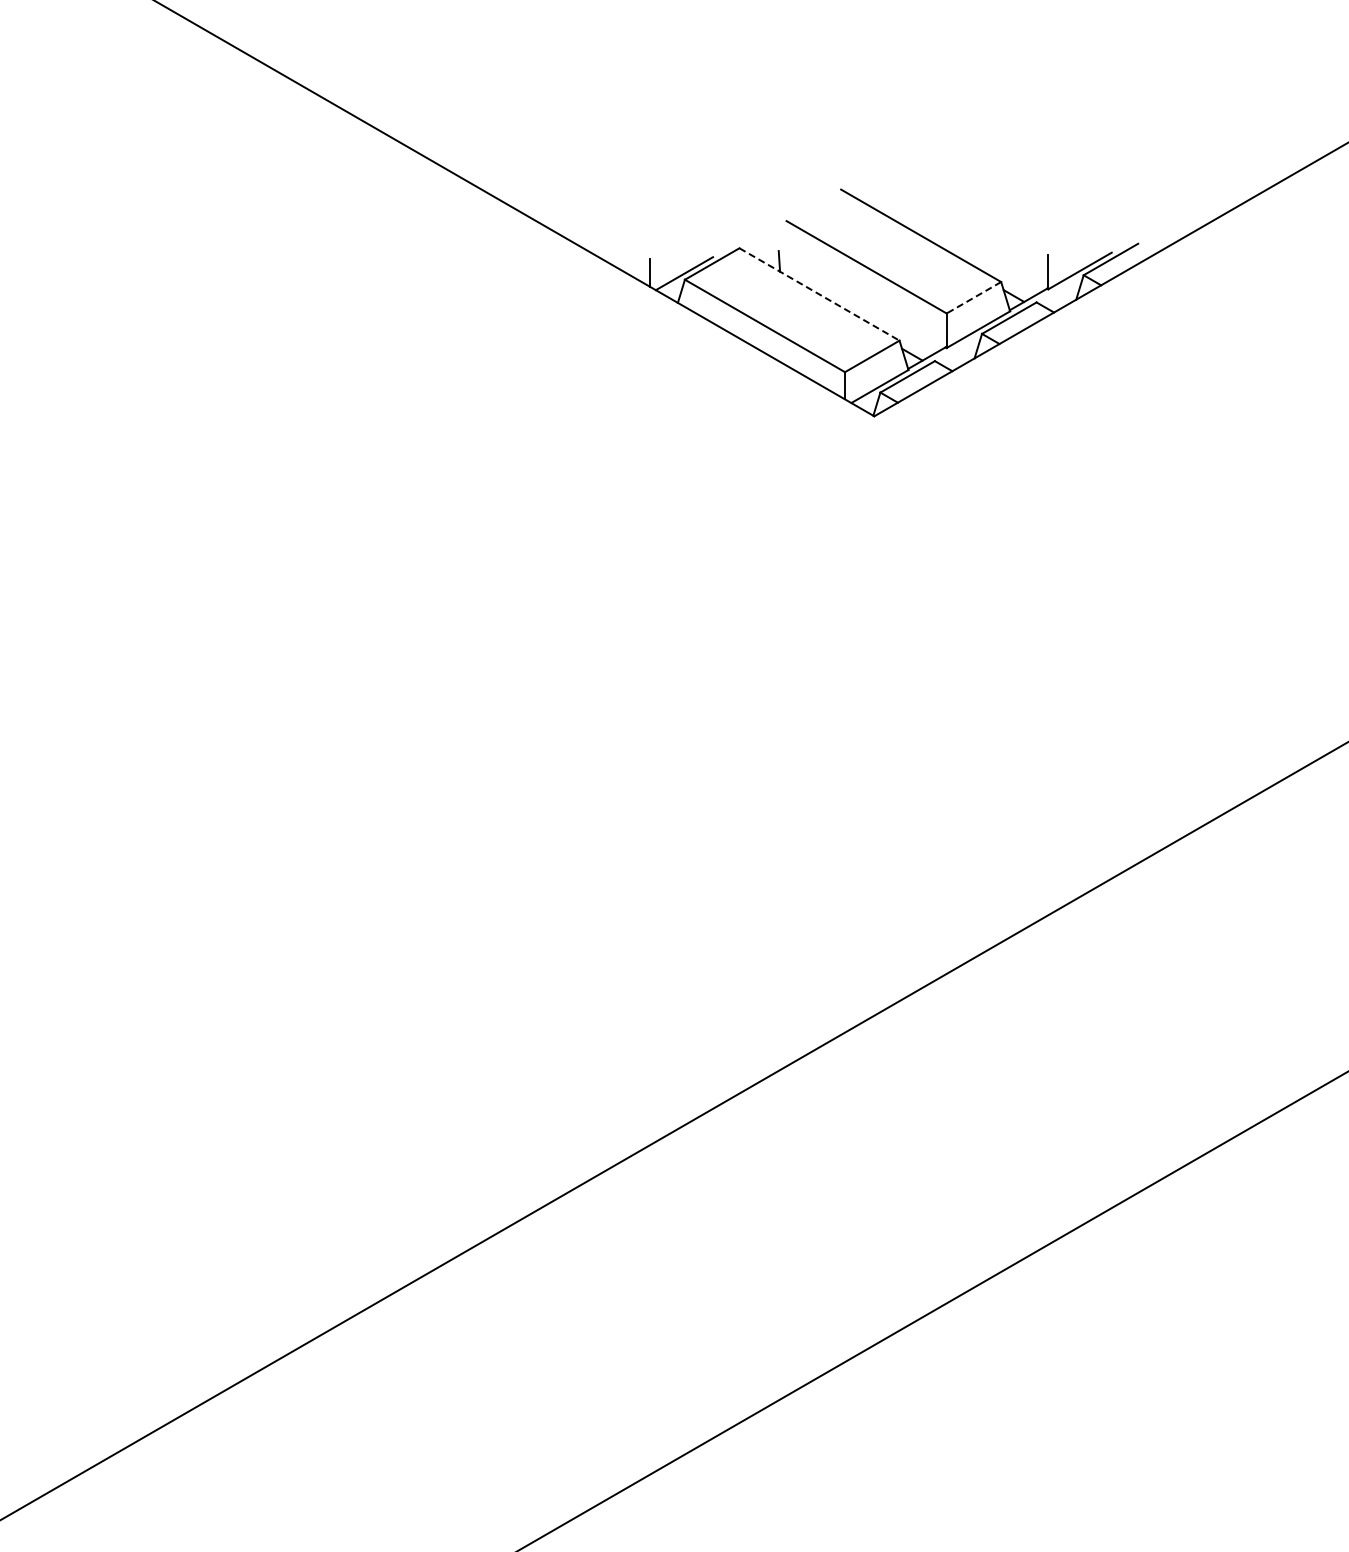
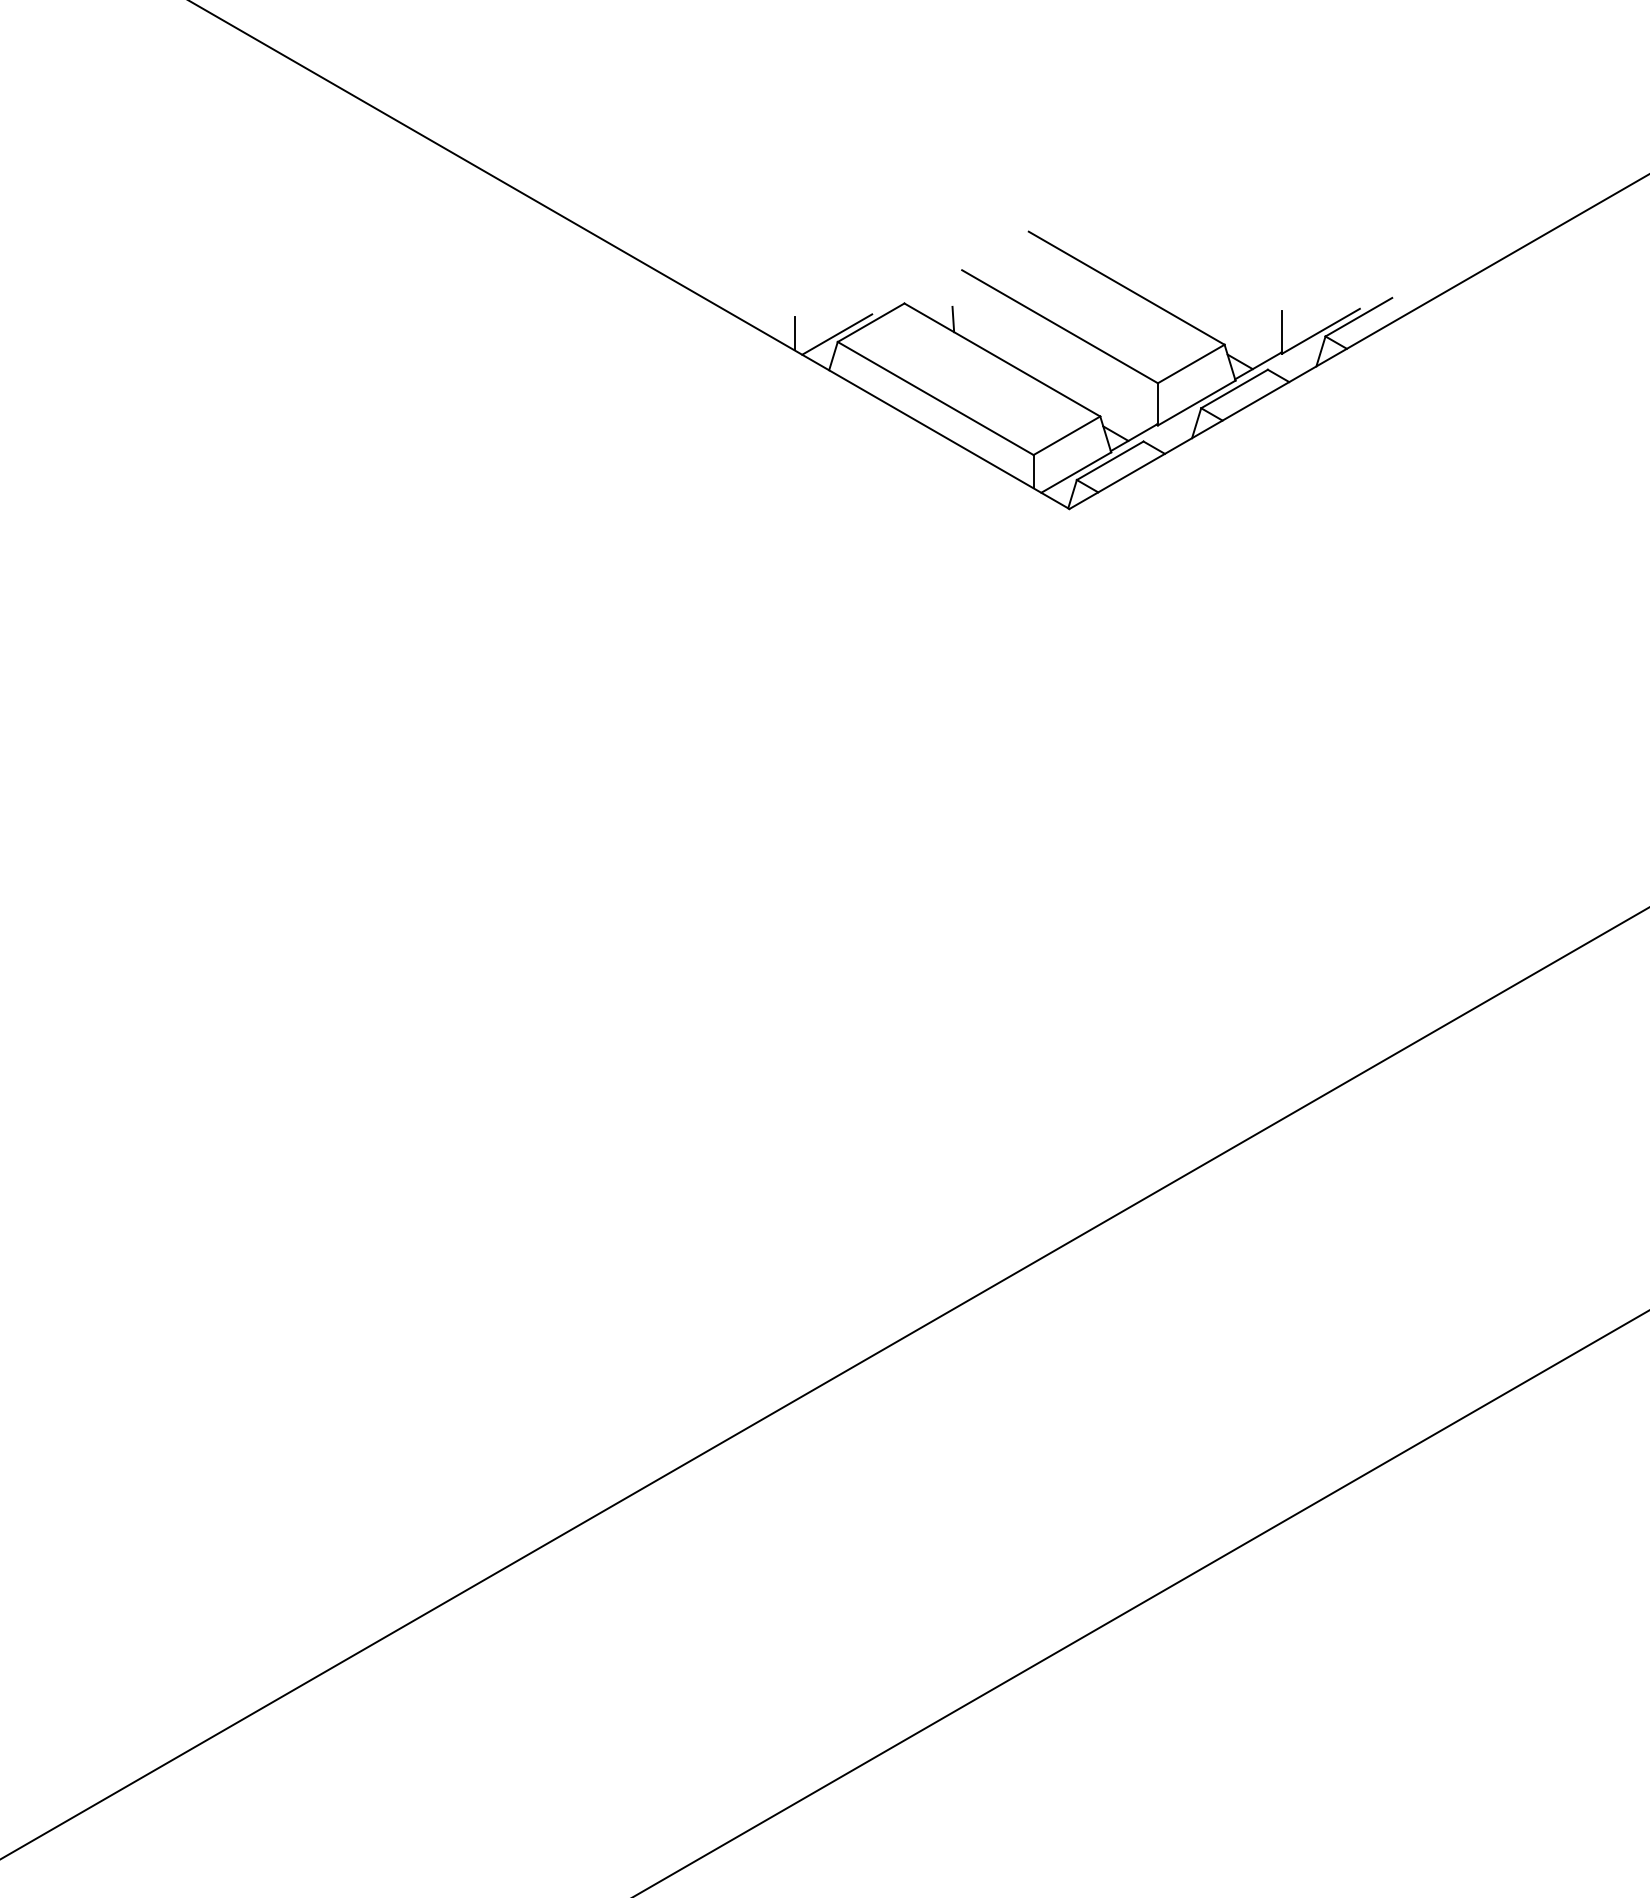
line: (819, 294) -> (1002, 360), dashed -> solid
line: (973, 298) -> (1190, 364), dashed -> solid

